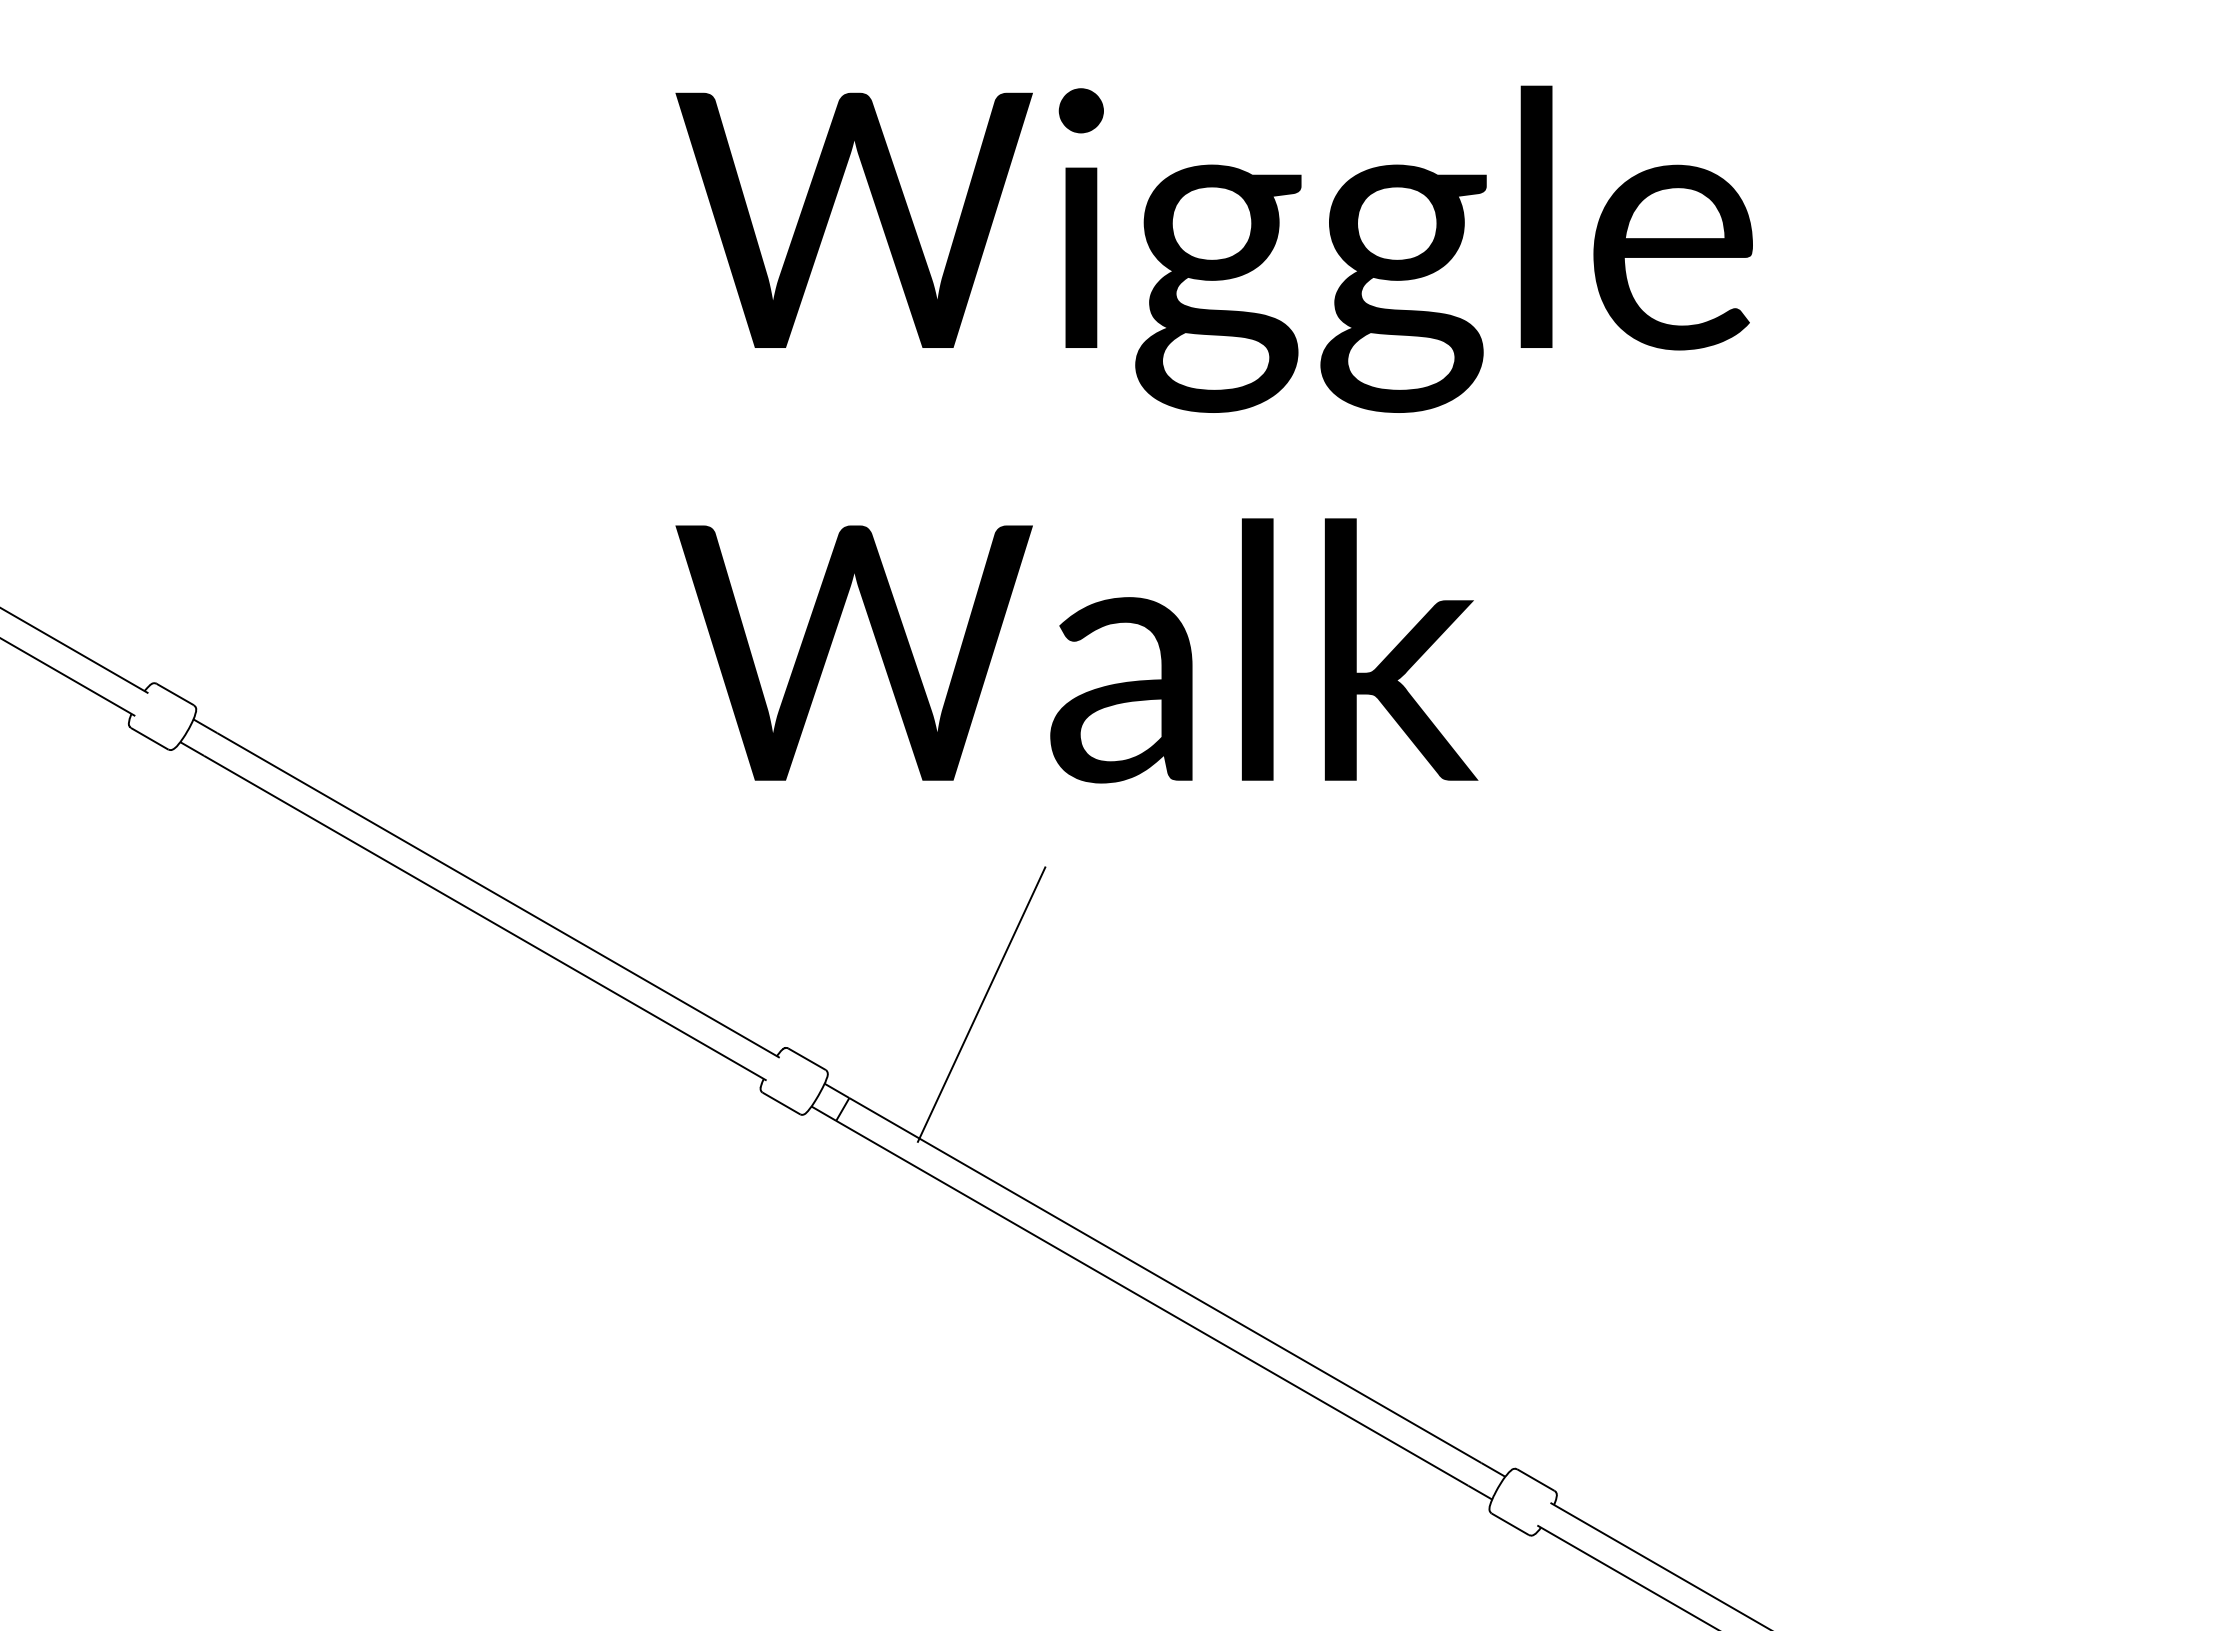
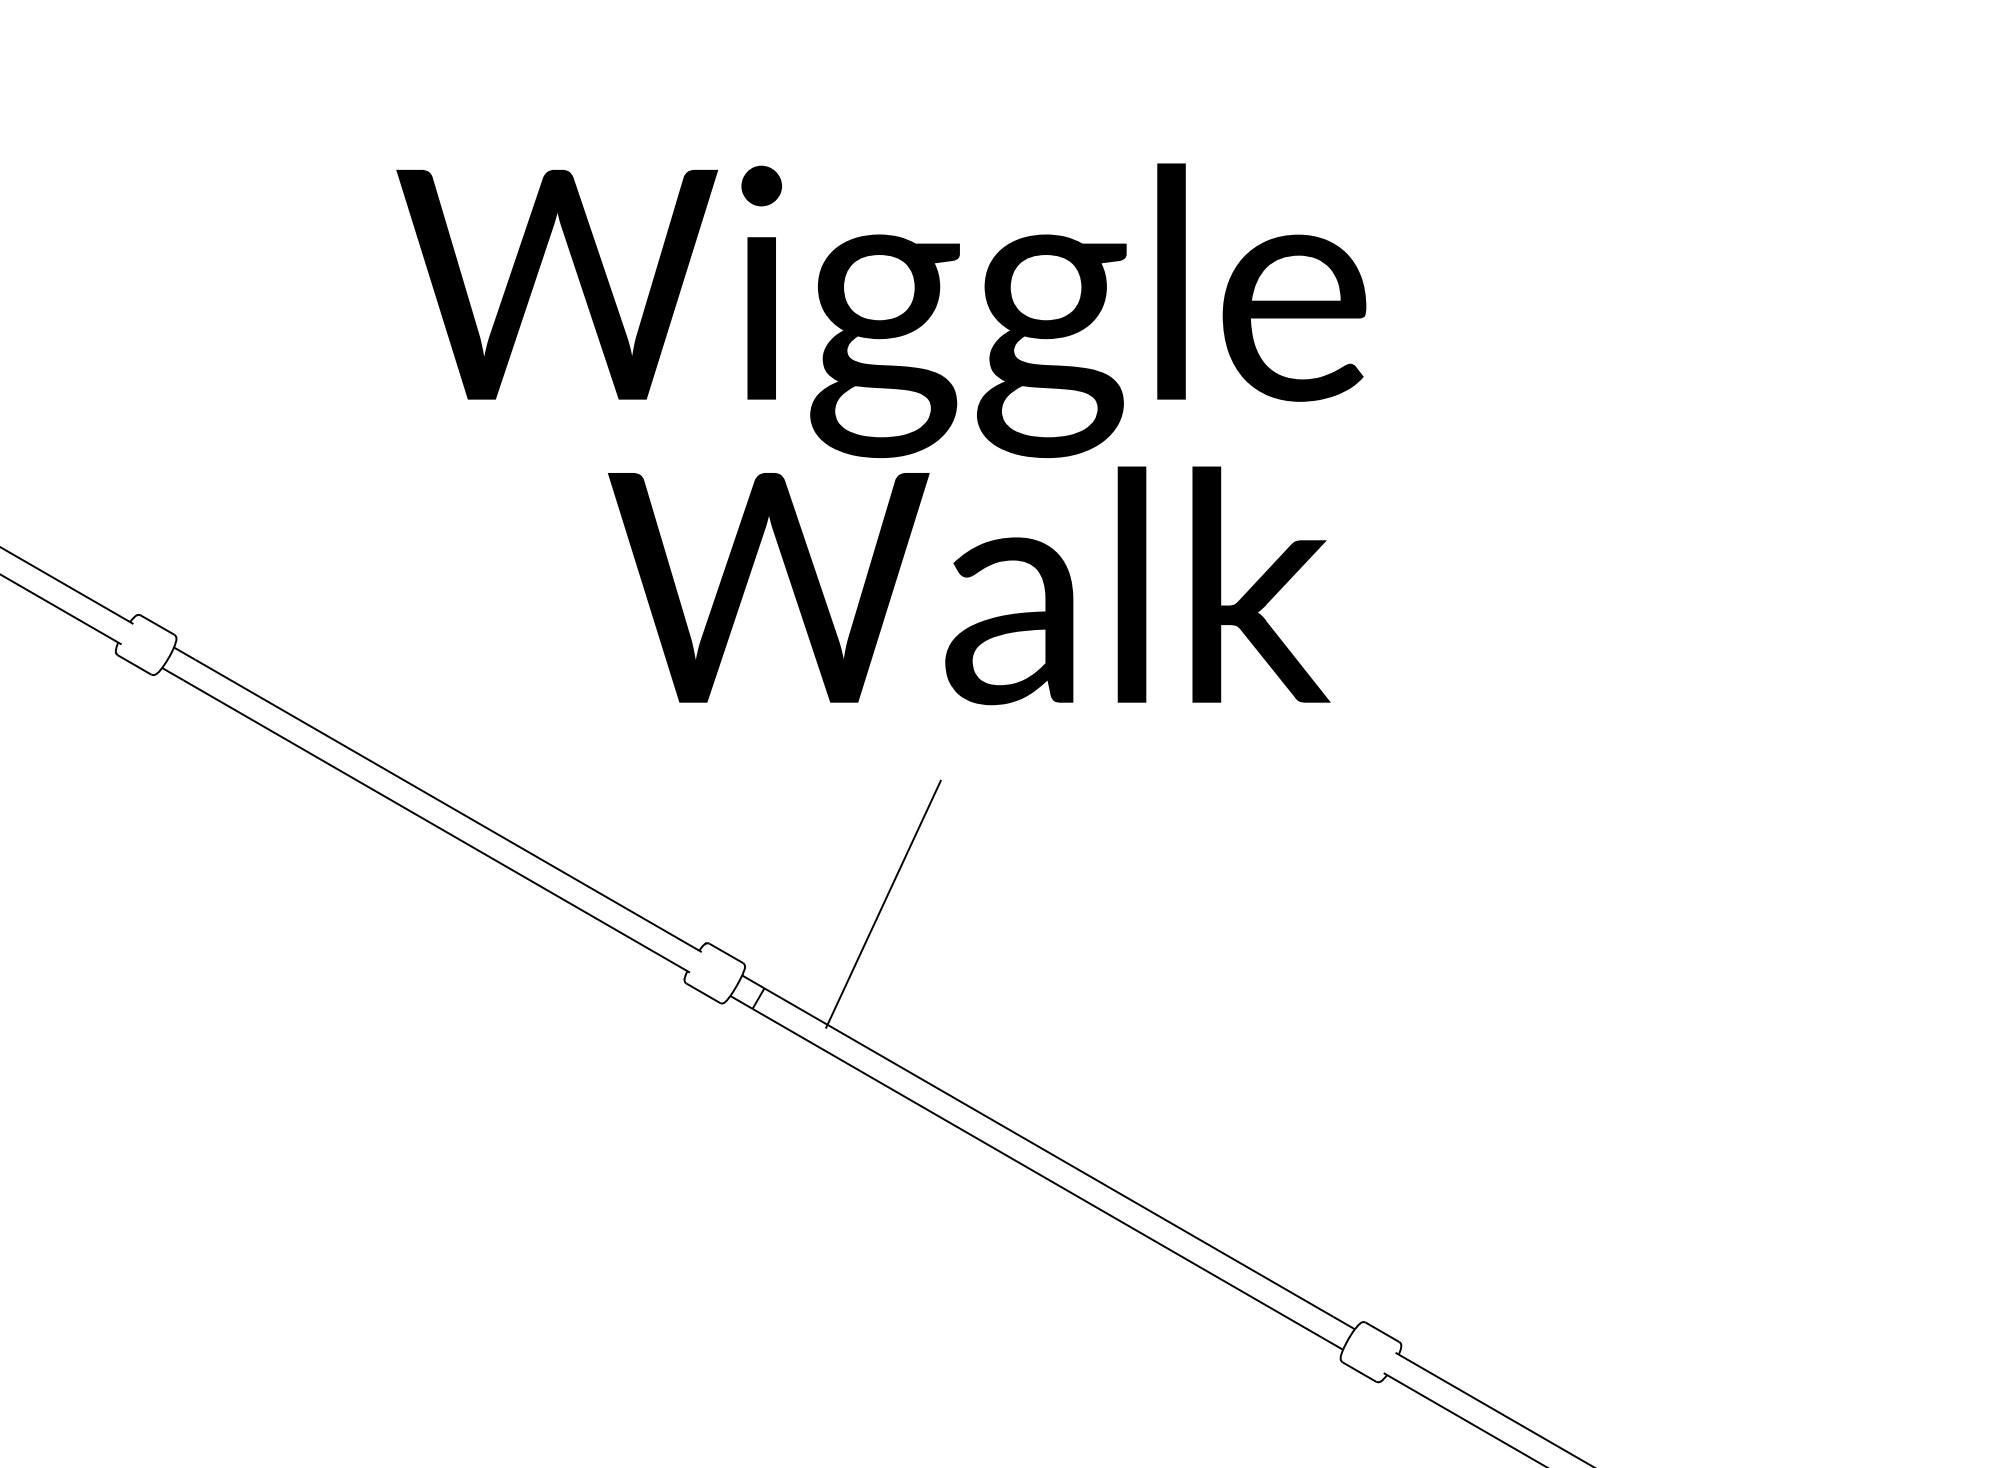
text: (1213, 248) -> (880, 310), moved

